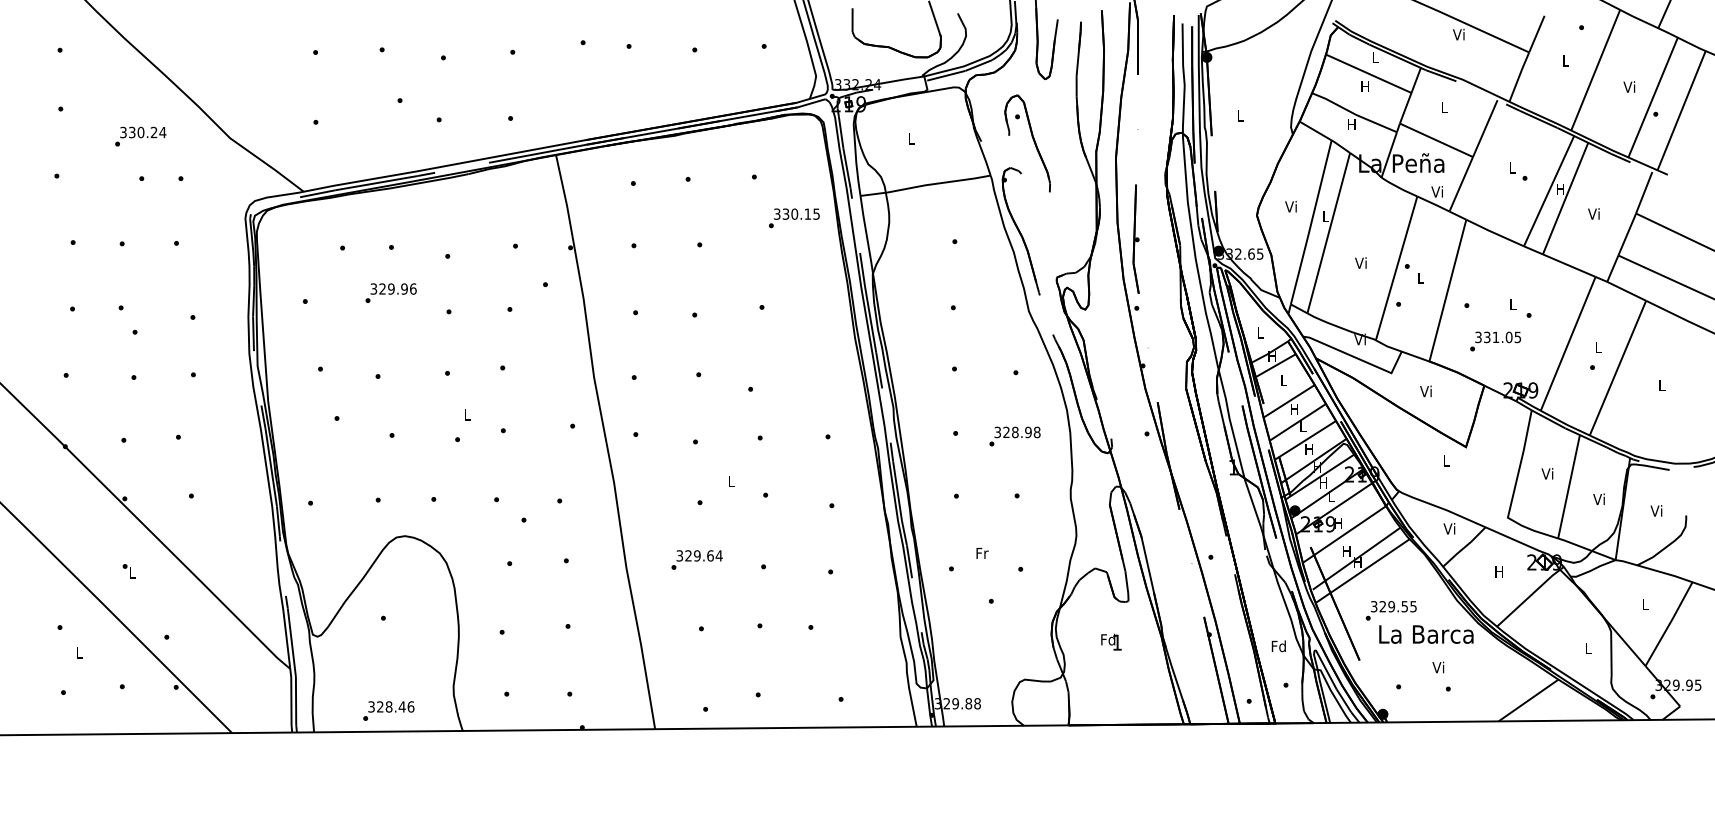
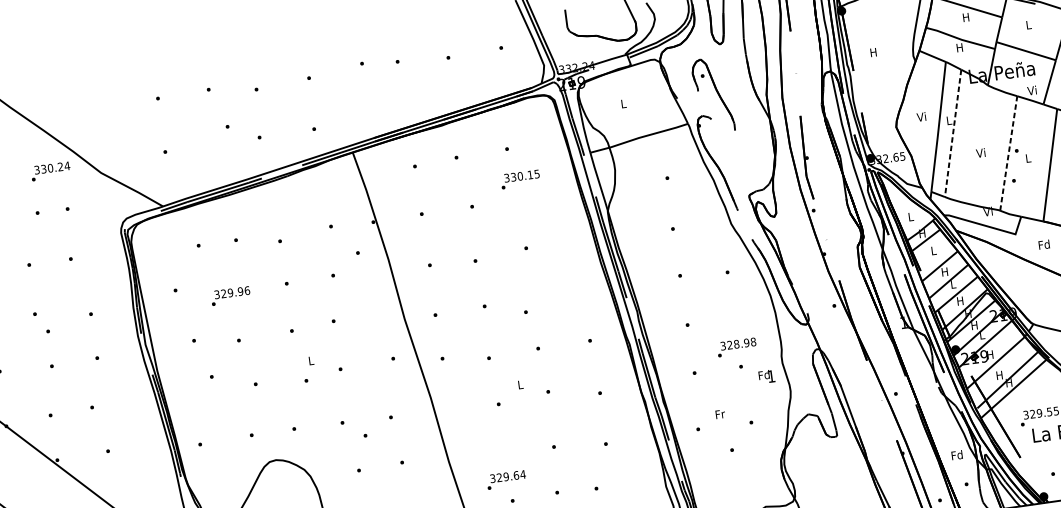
text: (1240, 115) -> (873, 52), L -> H
text: (140, 136) -> (50, 171), moved
text: (794, 218) -> (520, 179), moved
line: (1328, 233) -> (952, 133), solid -> dashed
line: (1396, 268) -> (1008, 153), solid -> dashed
text: (390, 292) -> (230, 295), moved
text: (1426, 391) -> (1044, 244), Vi -> Fd
text: (1014, 436) -> (736, 347), moved
text: (696, 559) -> (506, 479), moved
text: (1111, 641) -> (766, 376), moved

